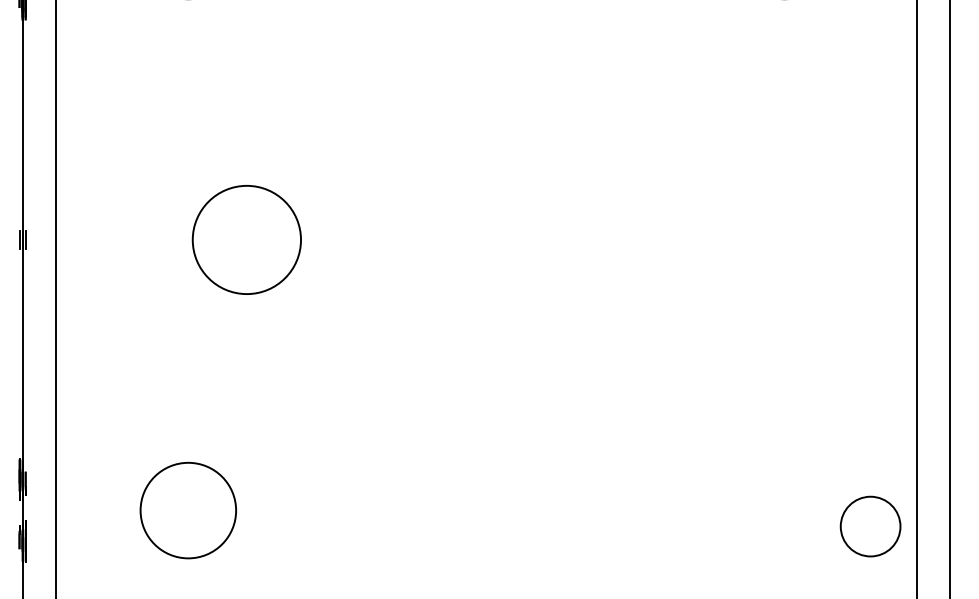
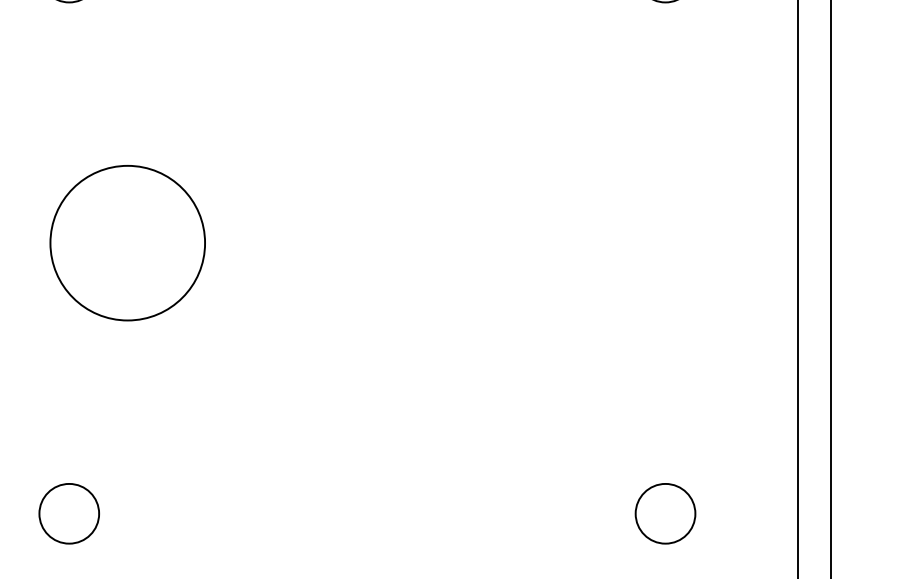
circle: (246, 239) -> (127, 242), size x1.43
circle: (188, 510) -> (69, 513), size x0.62
circle: (870, 526) -> (665, 513), moved

